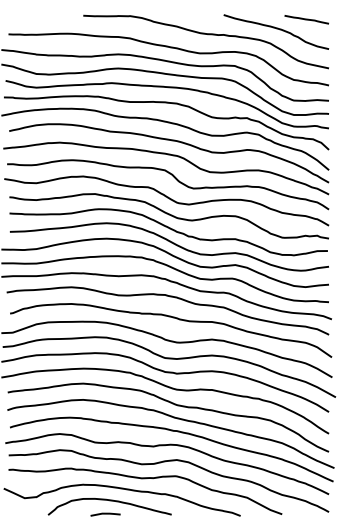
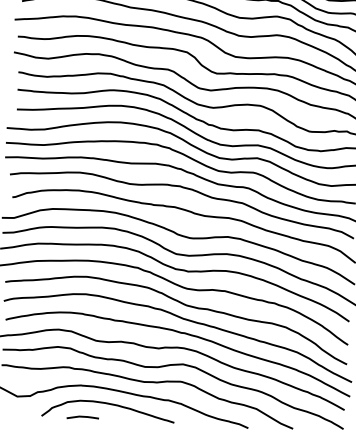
line: (105, 514) -> (82, 417), moved

